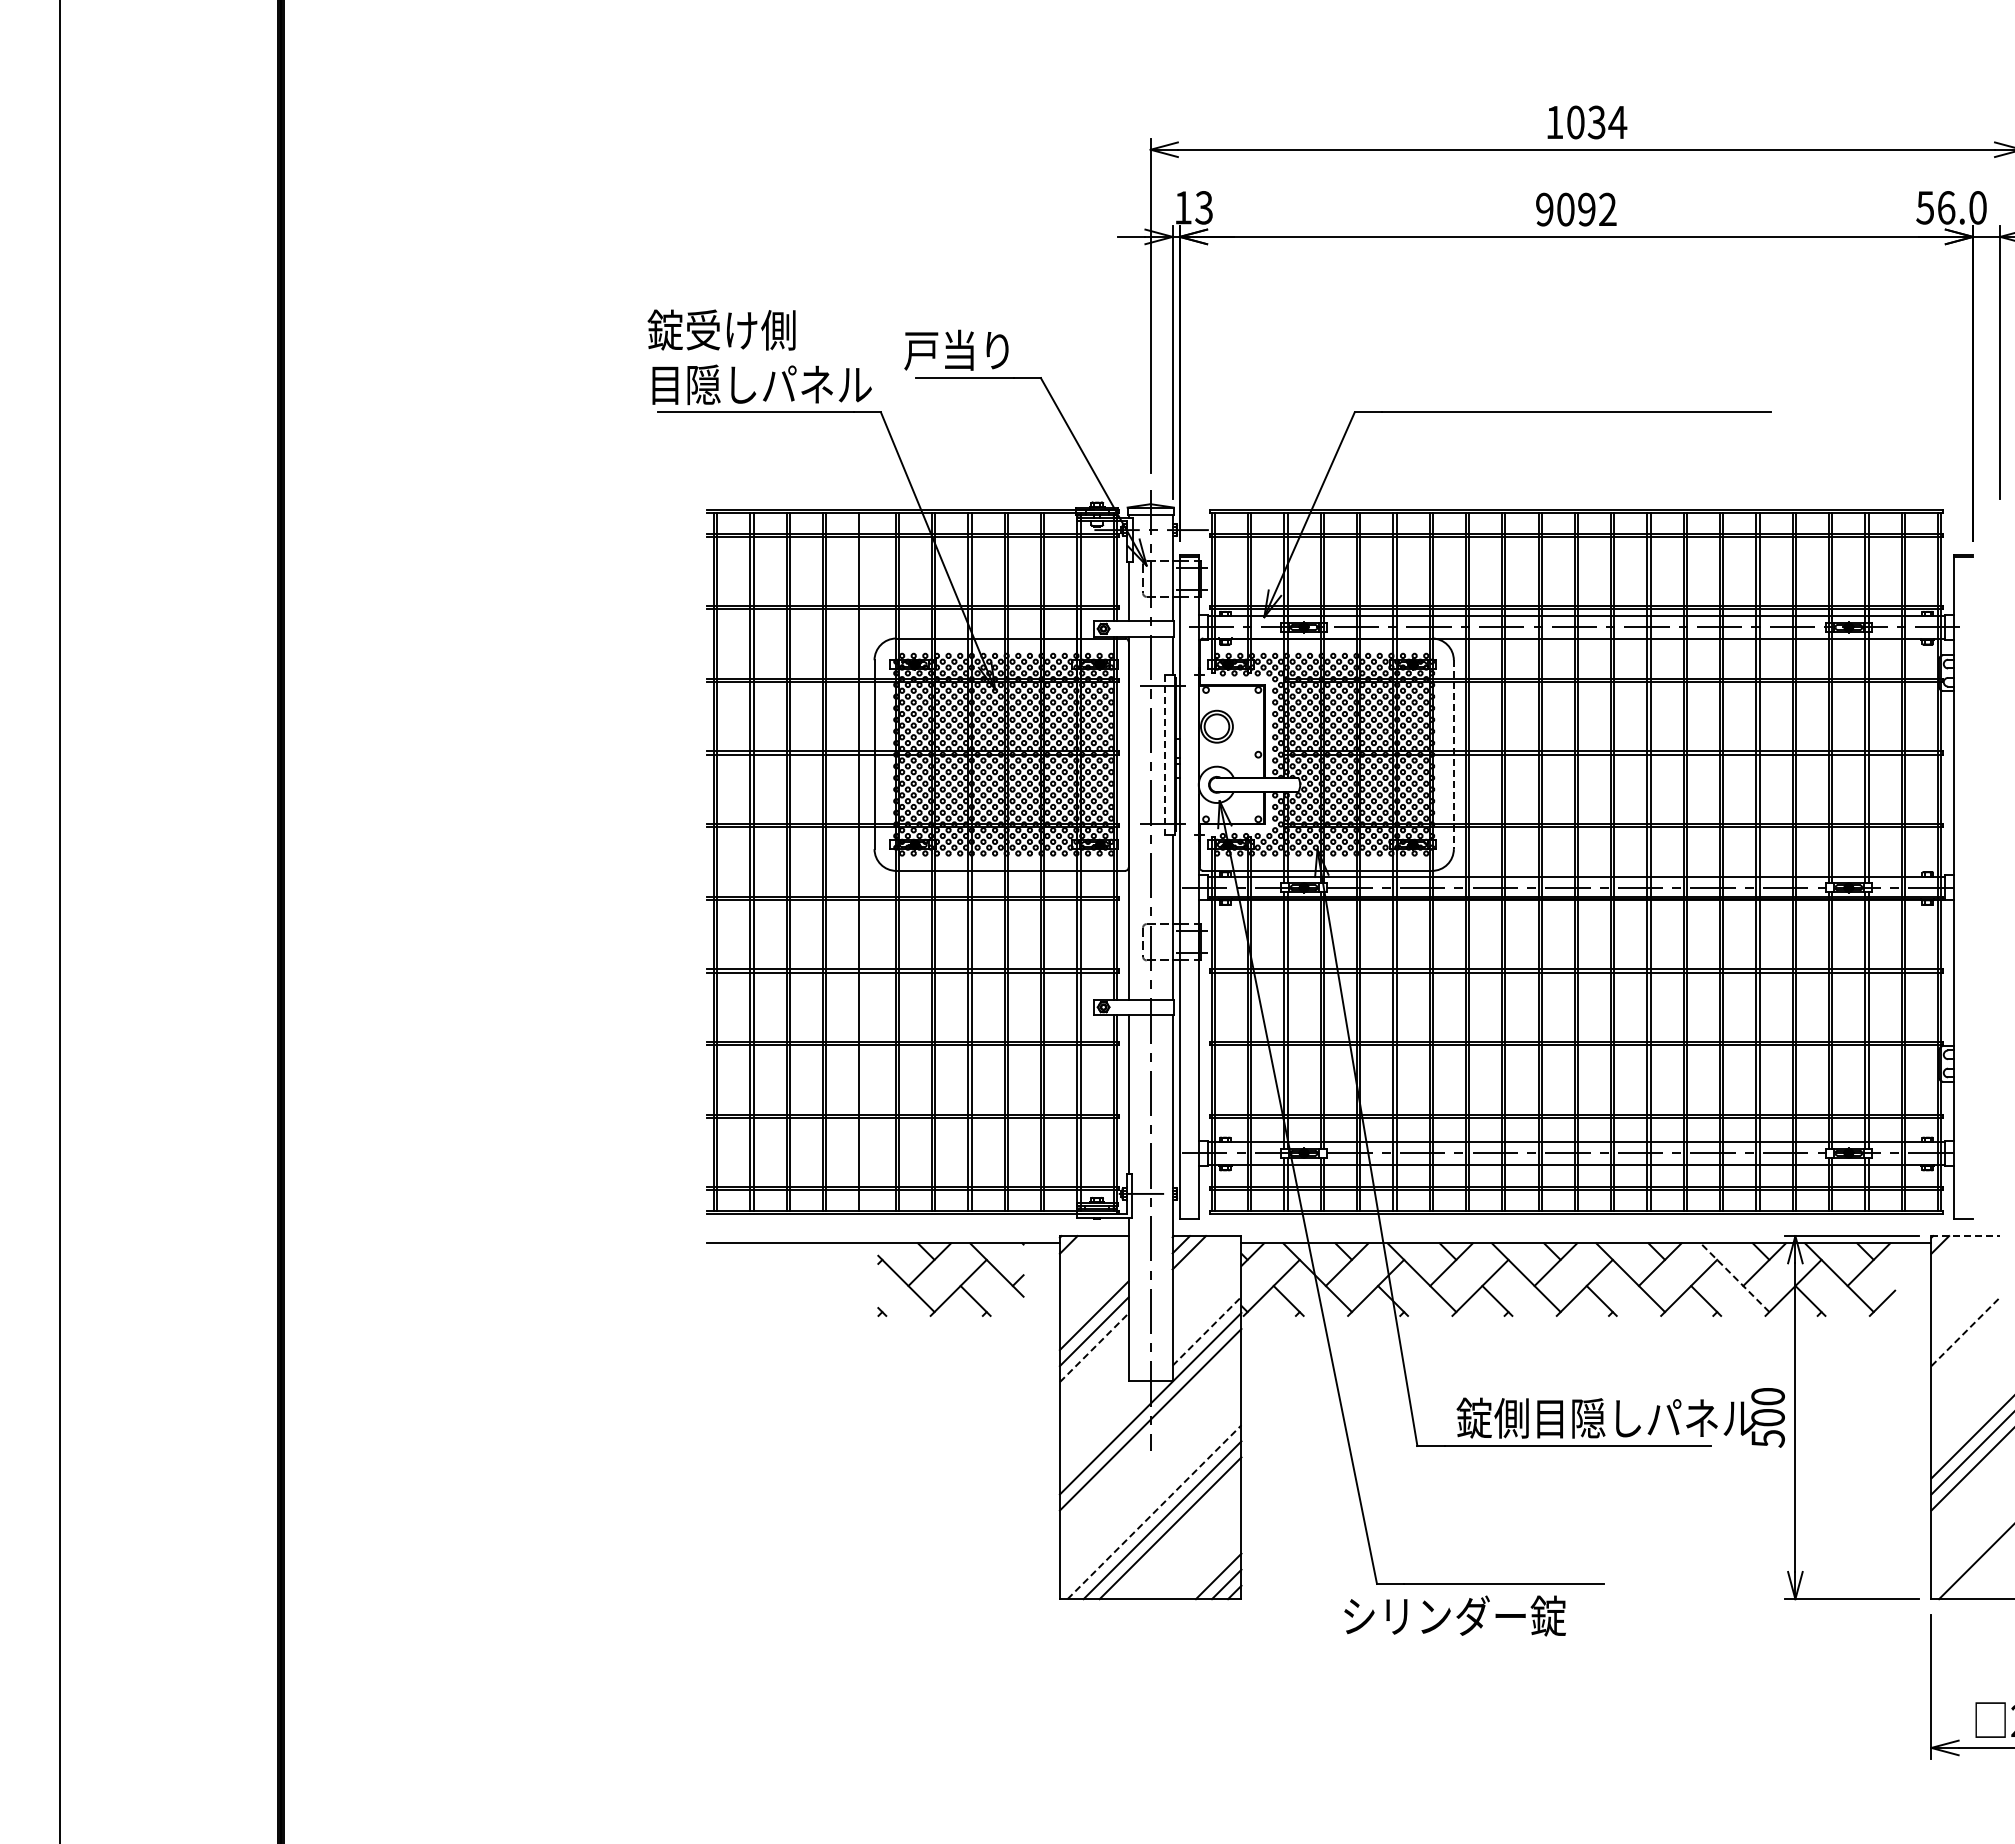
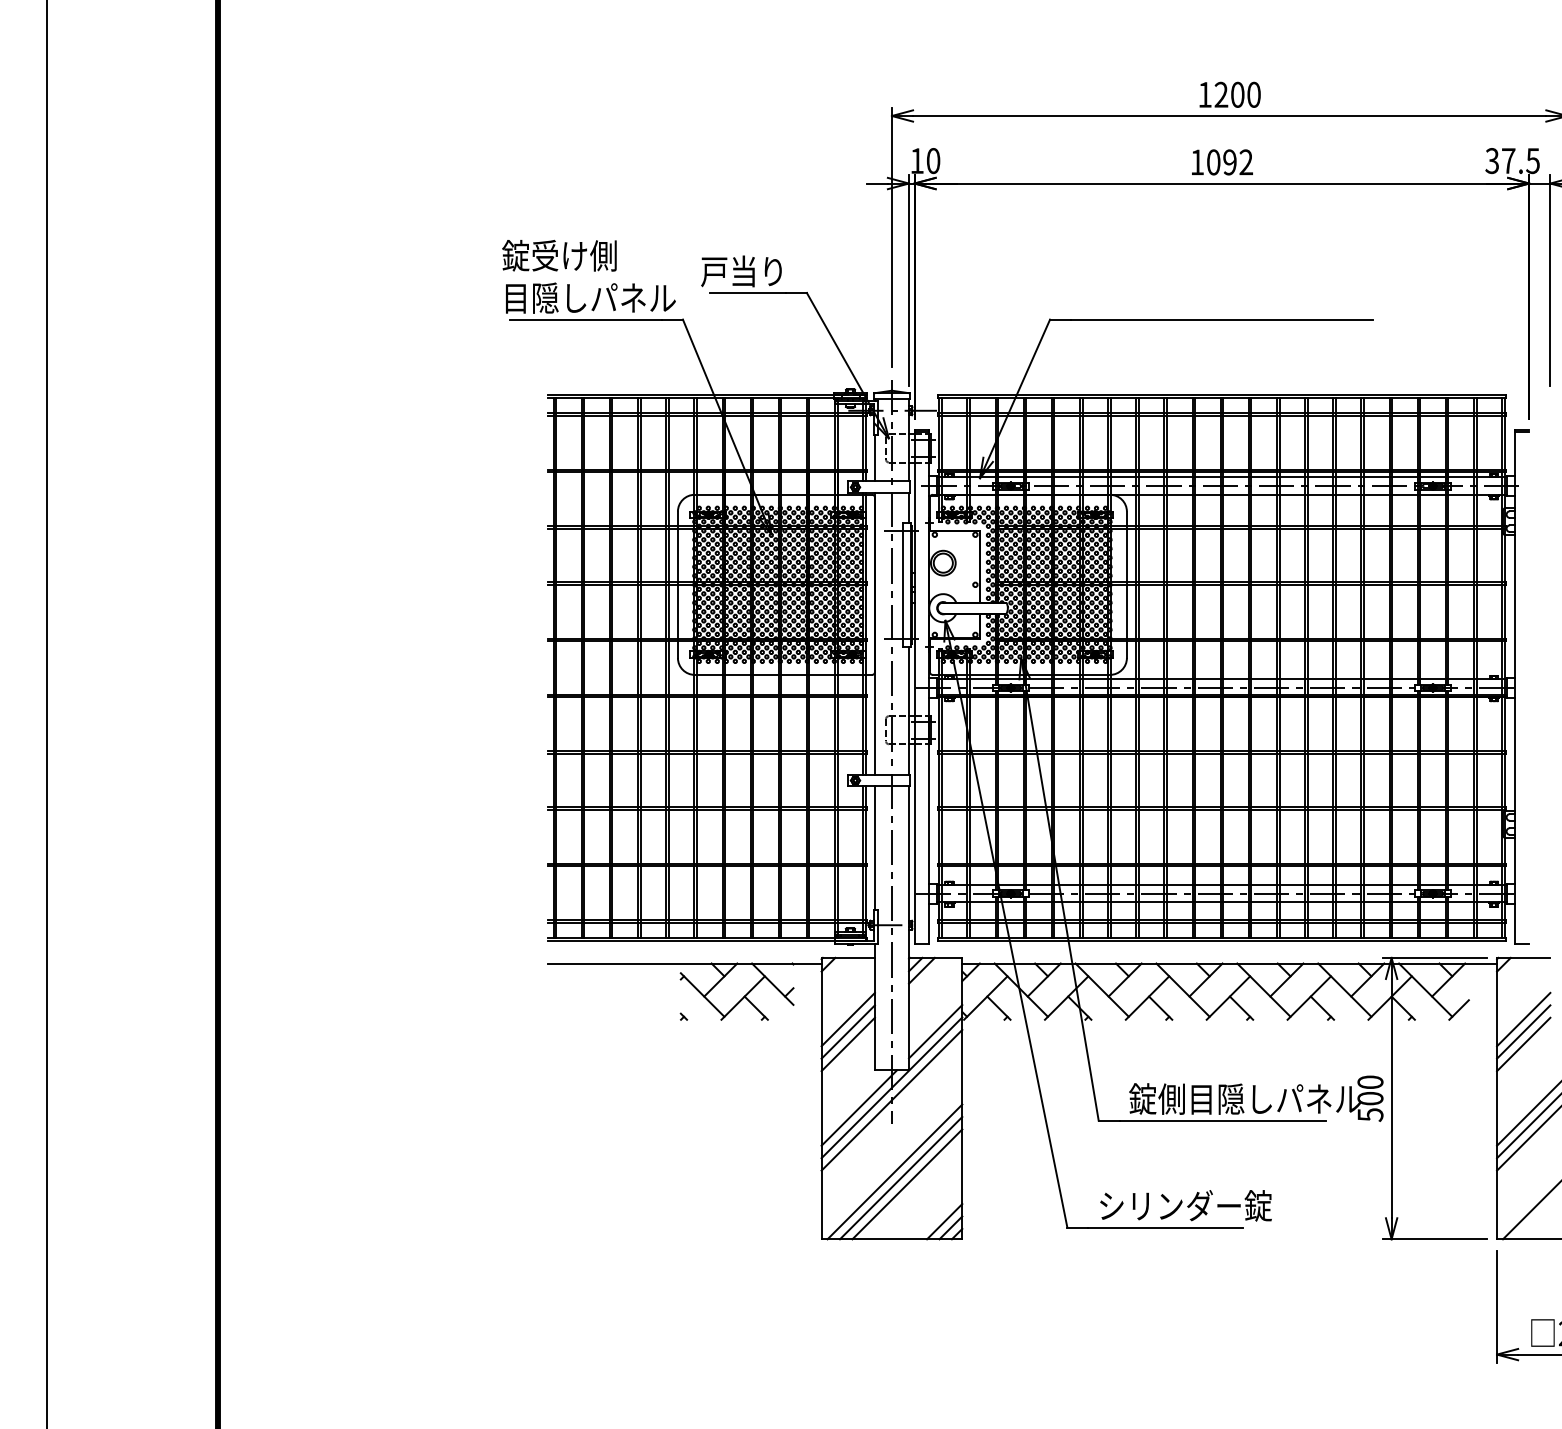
text: (1597, 122) -> (1238, 94), 1034 -> 1200
text: (1203, 207) -> (932, 160), 13 -> 10
text: (1951, 207) -> (1512, 160), 56.0 -> 37.5
text: (1544, 209) -> (1197, 162), 9092 -> 1092
line: (1164, 754) -> (902, 584), dashed -> solid
line: (1453, 755) -> (1126, 585), dashed -> solid
line: (862, 861) -> (668, 667), added
line: (1966, 1236) -> (1524, 958), dashed -> solid
line: (1735, 1277) -> (1345, 990), dashed -> solid
line: (1965, 1315) -> (1523, 1019), added
line: (1207, 1331) -> (936, 1031), dashed -> solid
line: (1965, 1331) -> (1523, 1031), dashed -> solid
line: (1094, 1347) -> (848, 1044), dashed -> solid
line: (1965, 1347) -> (1523, 1044), added
line: (1108, 1429) -> (859, 1107), added
line: (1154, 1512) -> (894, 1172), dashed -> solid
text: (1454, 1615) -> (1185, 1205), moved

